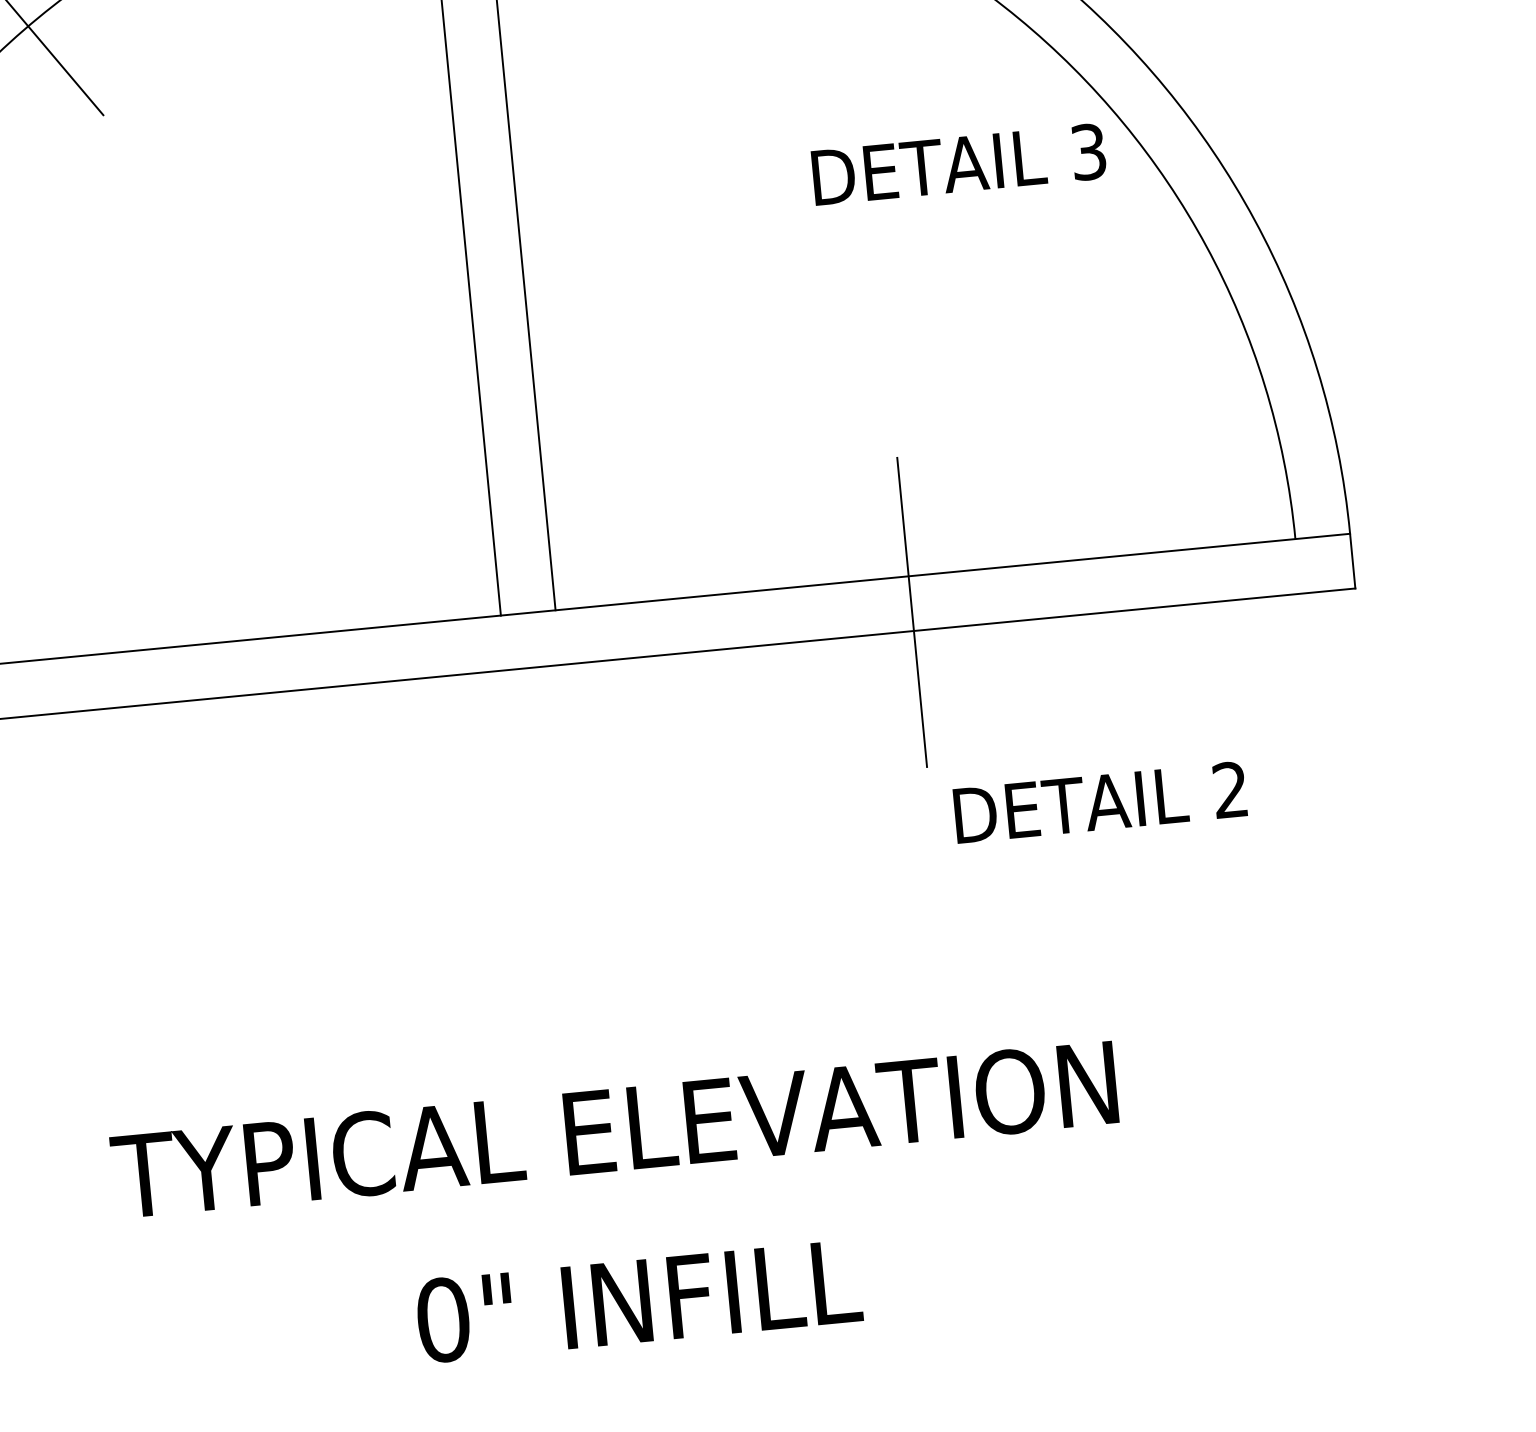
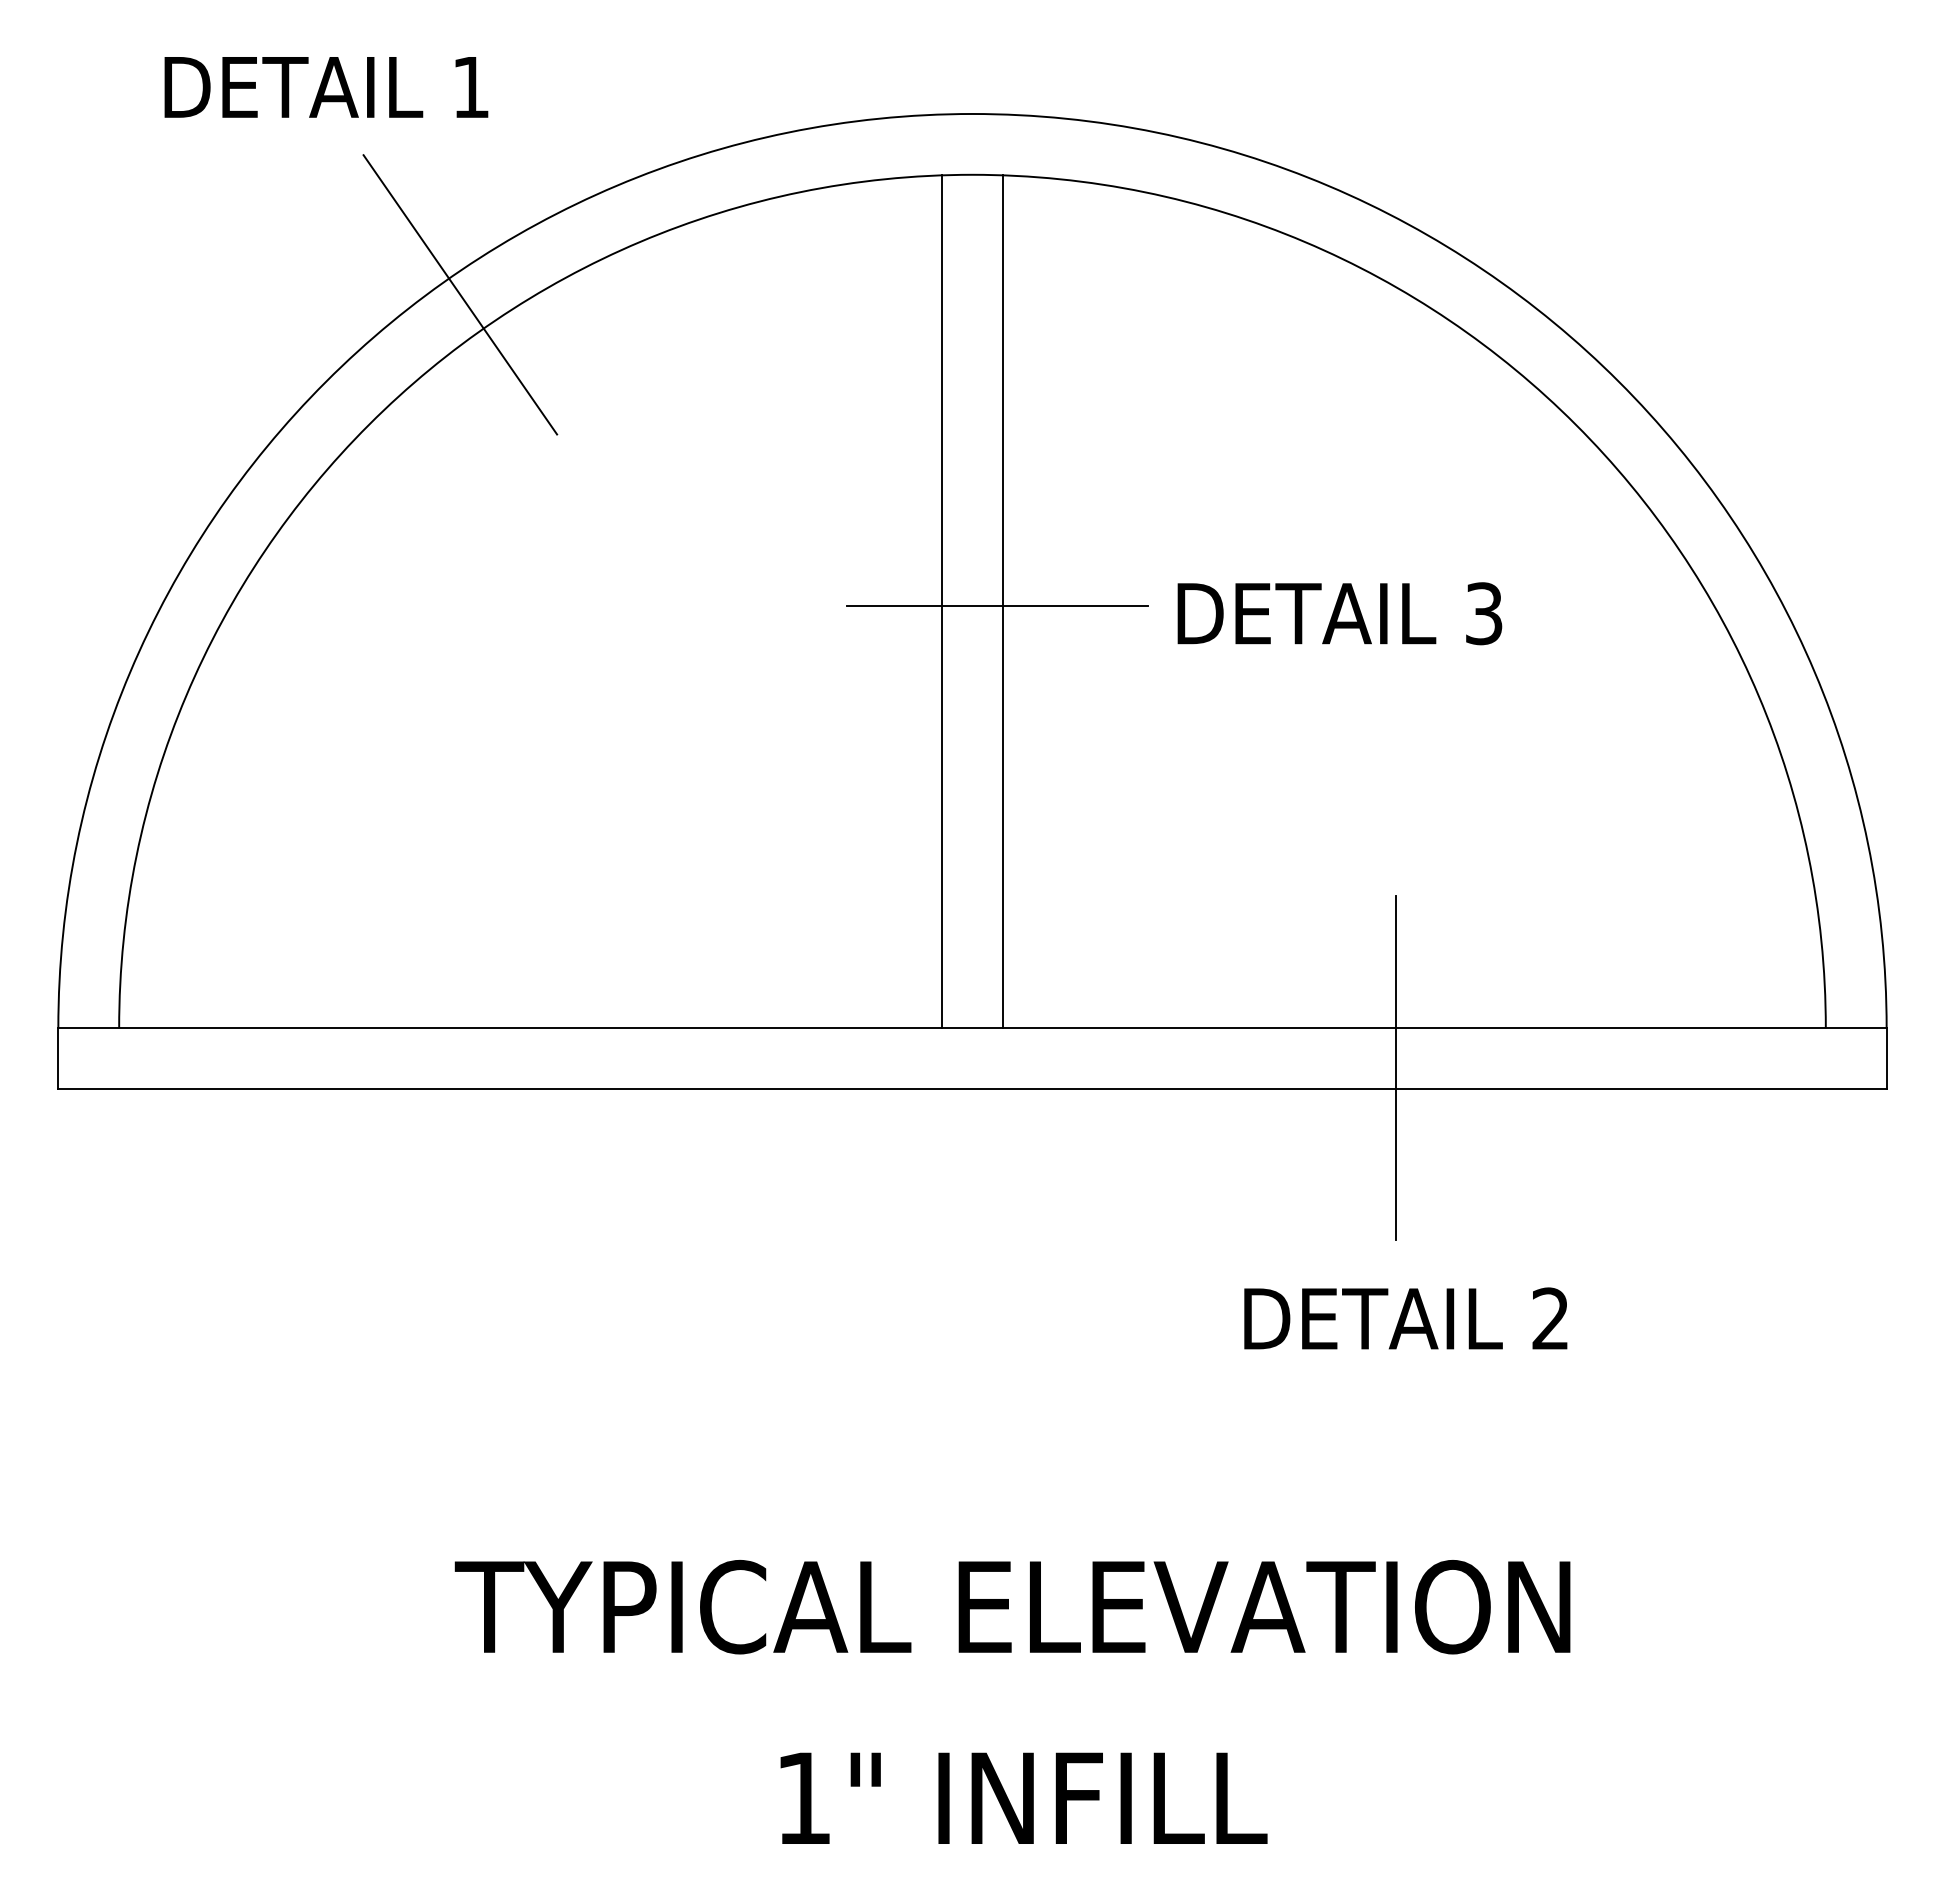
text: (958, 164) -> (1339, 613), moved
line: (514, 231) -> (997, 606), added
text: (1099, 802) -> (1405, 1318), moved
text: (442, 1320) -> (803, 1798), 0" -> 1"

